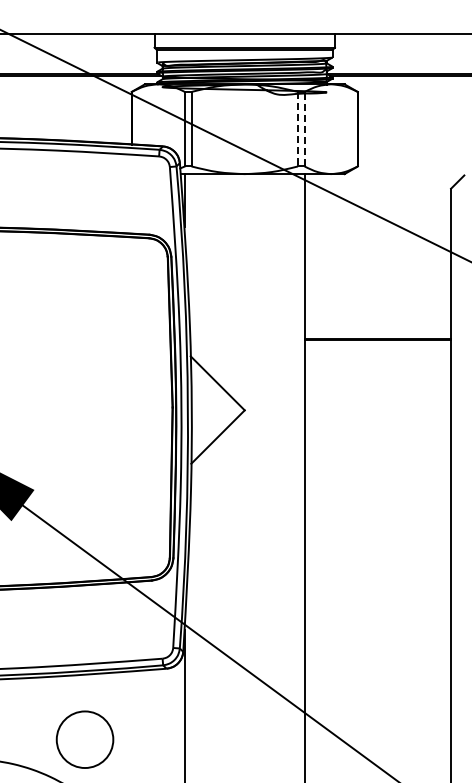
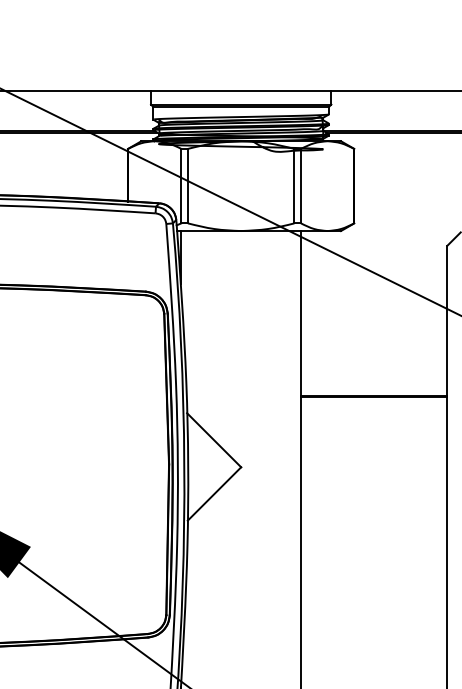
line: (304, 128) -> (300, 185), dashed -> solid
line: (297, 129) -> (293, 186), dashed -> solid

